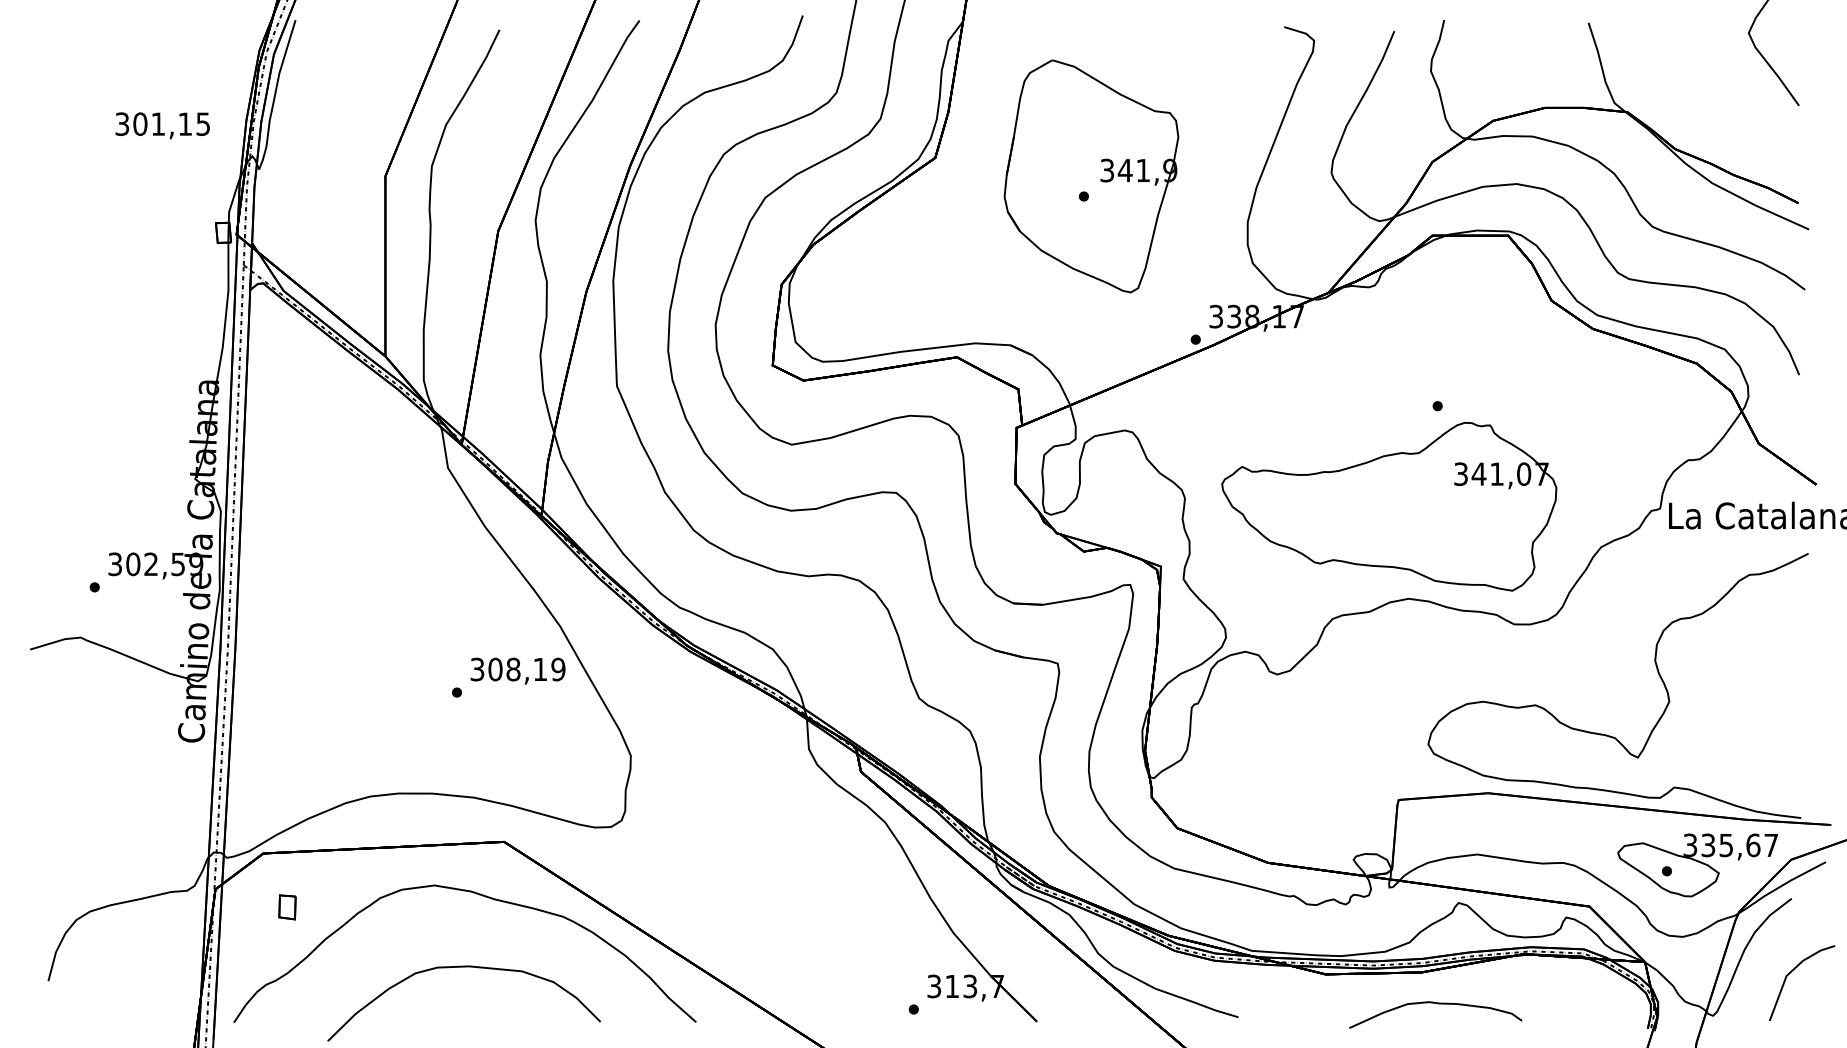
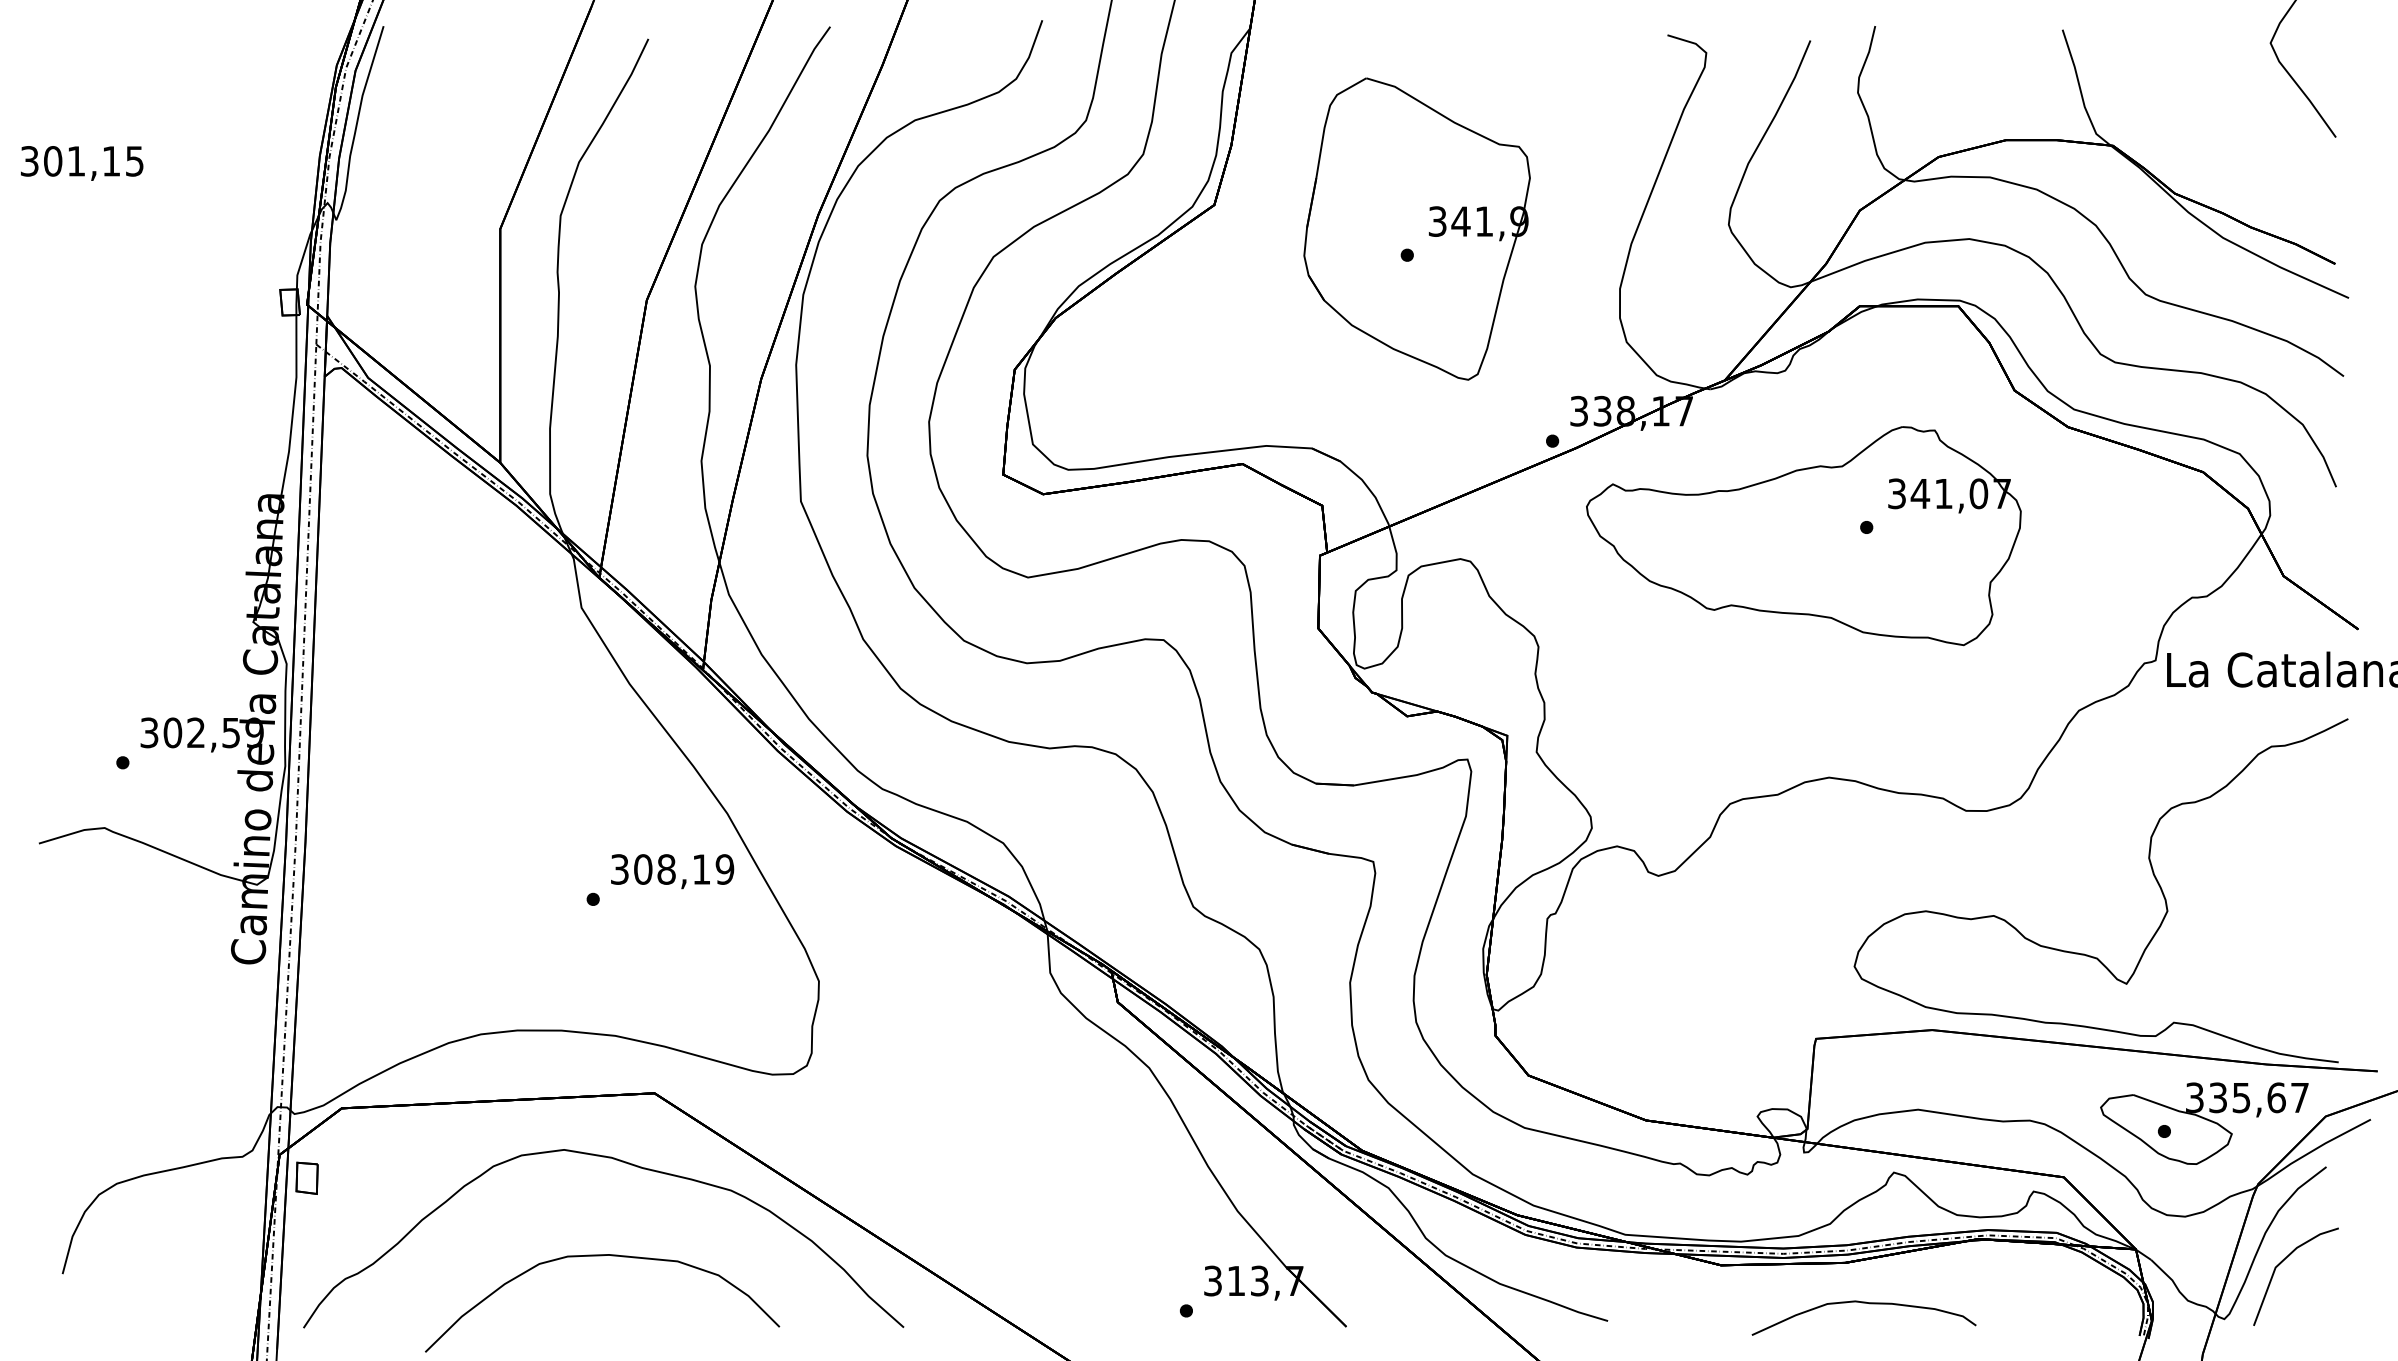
text: (163, 125) -> (82, 163), moved
part: (1389, 507) -> (1803, 536), moved
part: (287, 906) -> (306, 1177), moved
line: (1791, 972) -> (2282, 1262), moved

